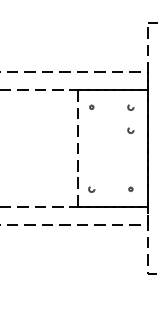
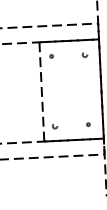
circle: (130, 130) -> (85, 74), removed

